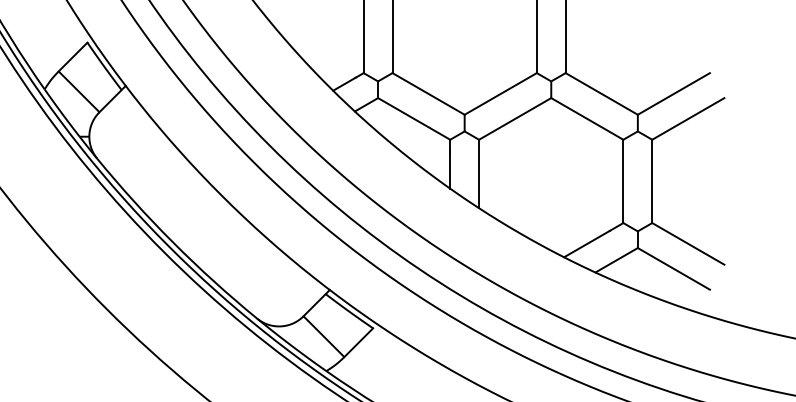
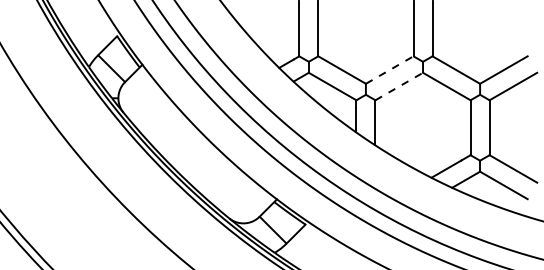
line: (501, 93) -> (390, 69), solid -> dashed
line: (515, 118) -> (399, 86), solid -> dashed

